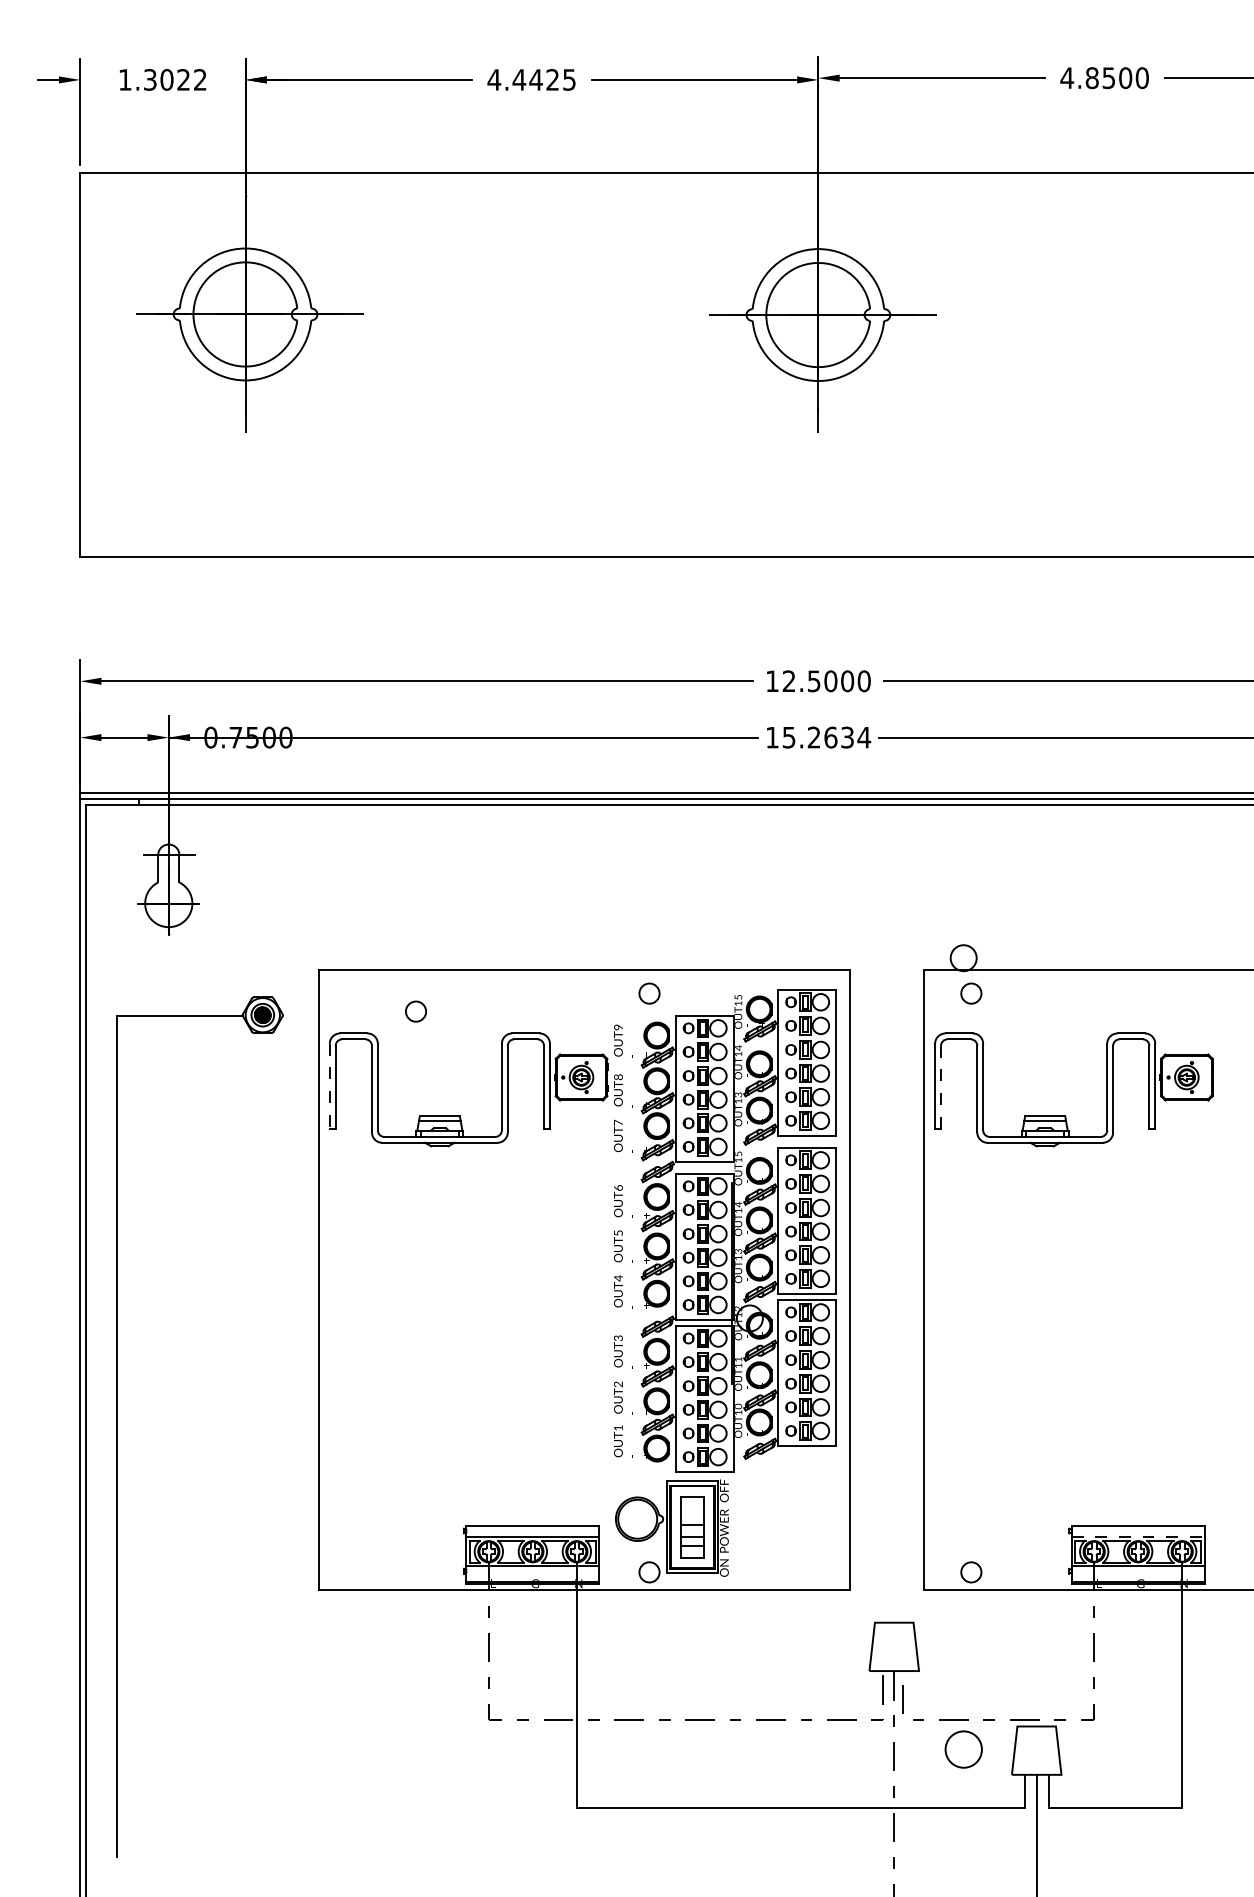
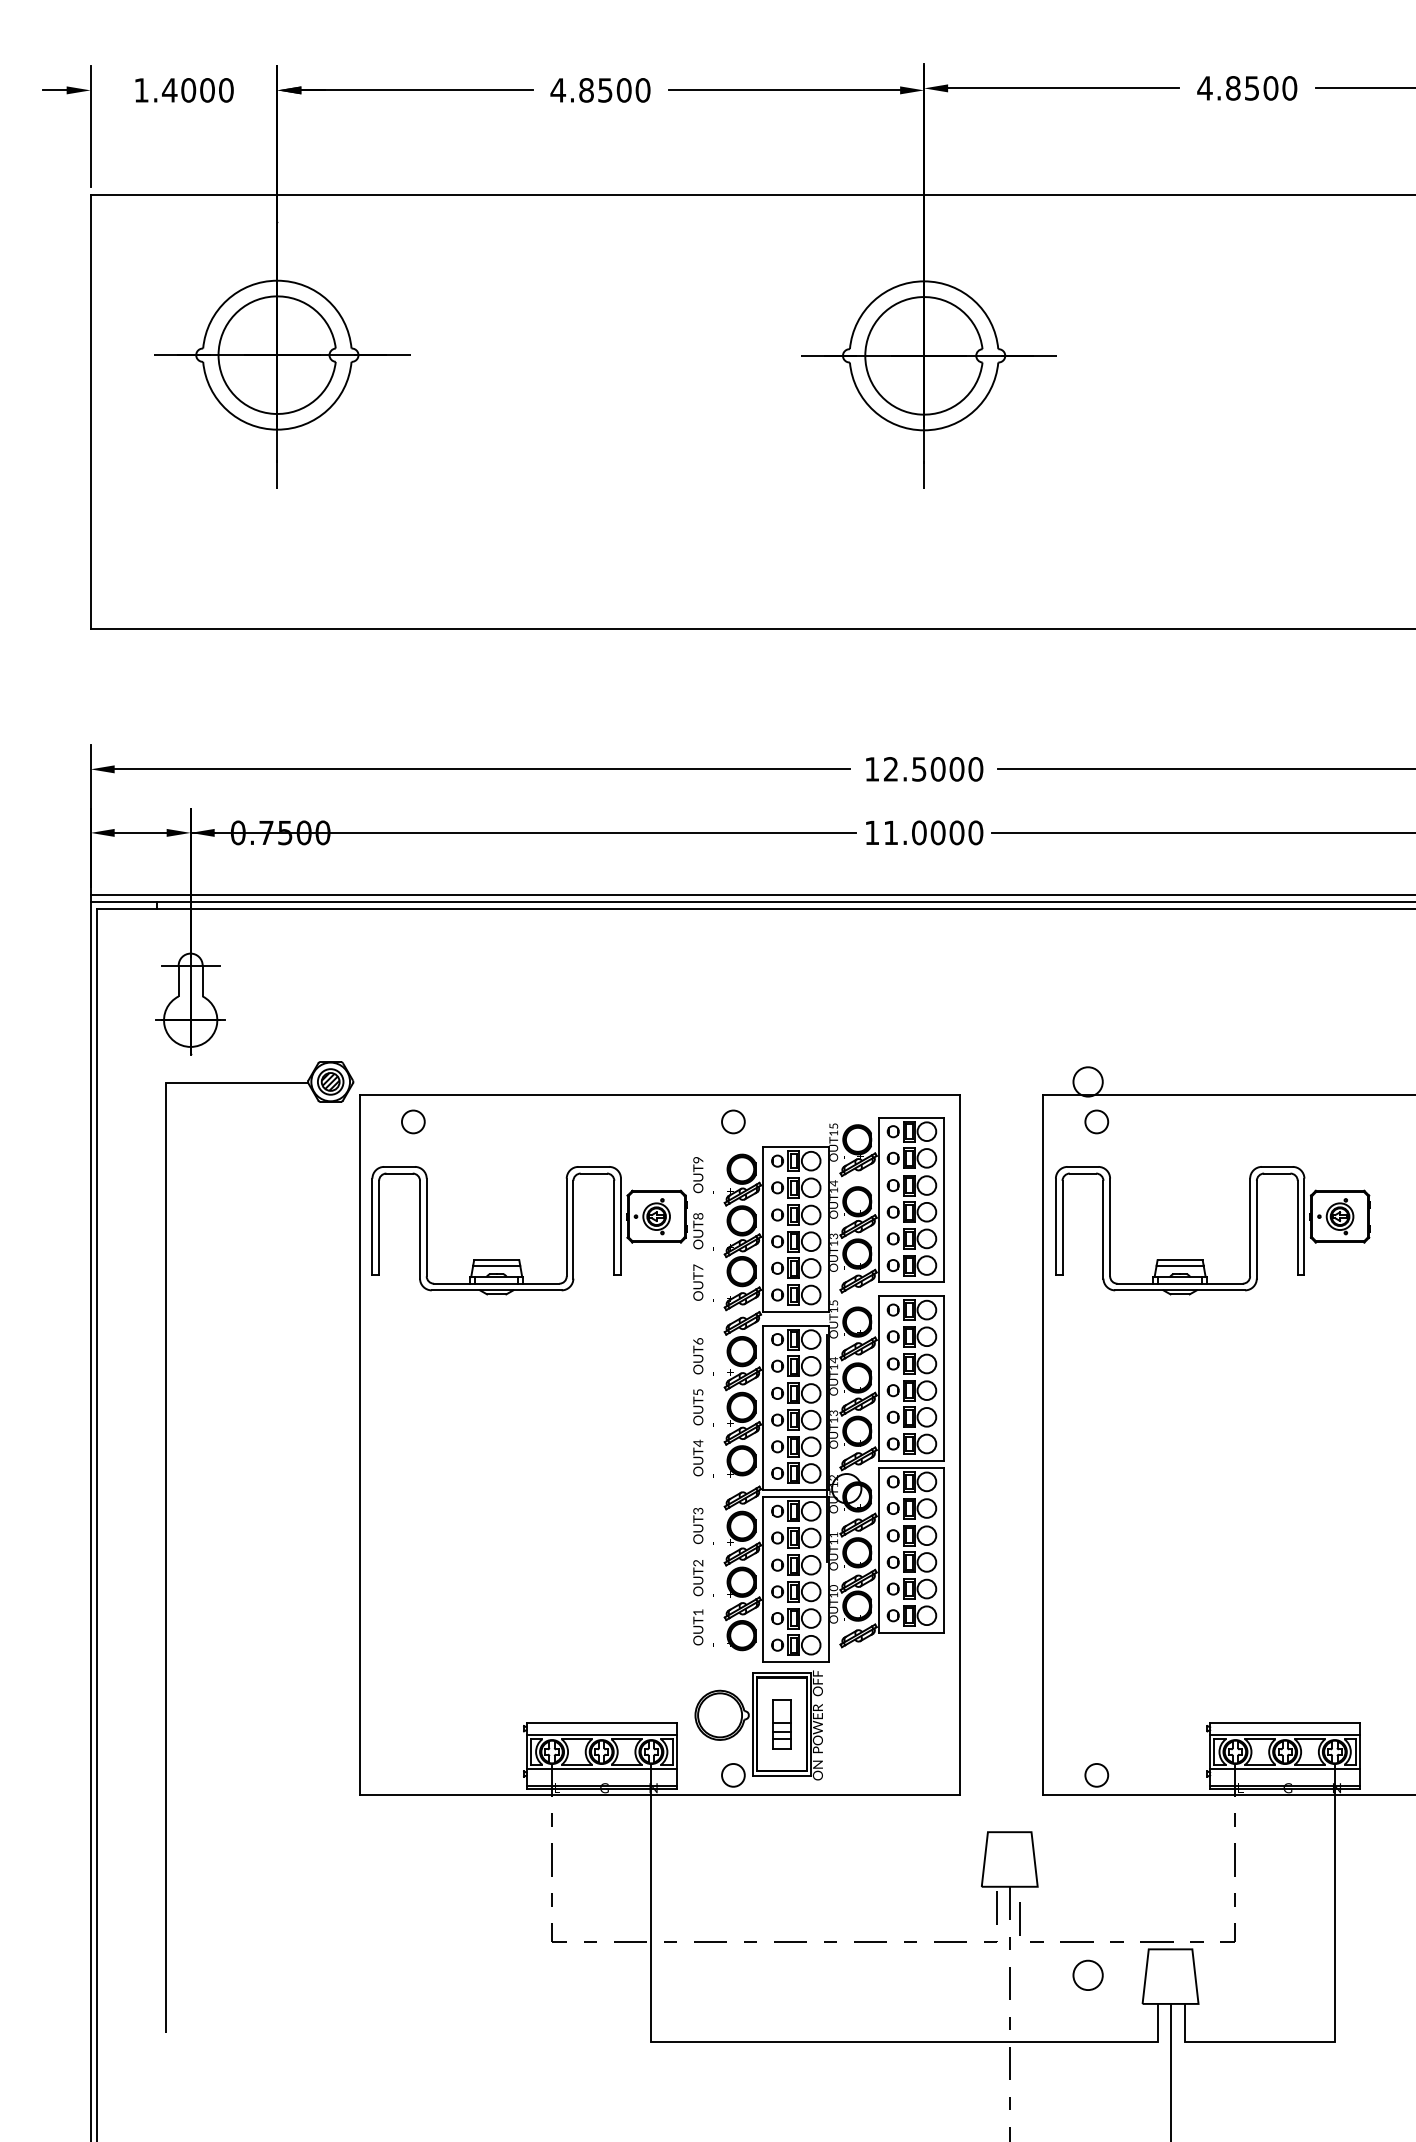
text: (174, 79) -> (197, 89), 1.3022 -> 1.4000
text: (544, 79) -> (614, 89), 4.4425 -> 4.8500
text: (827, 737) -> (934, 832), 15.2634 -> 11.0000
circle: (415, 1011) -> (412, 1121), moved
line: (329, 1086) -> (372, 1226), dashed -> solid
line: (941, 1087) -> (1063, 1227), dashed -> solid
part: (117, 1426) -> (166, 1546), moved
part: (692, 1526) -> (781, 1723), size x0.71
line: (1138, 1536) -> (1285, 1734), dashed -> solid
circle: (963, 1749) -> (1087, 1975), size x0.71

